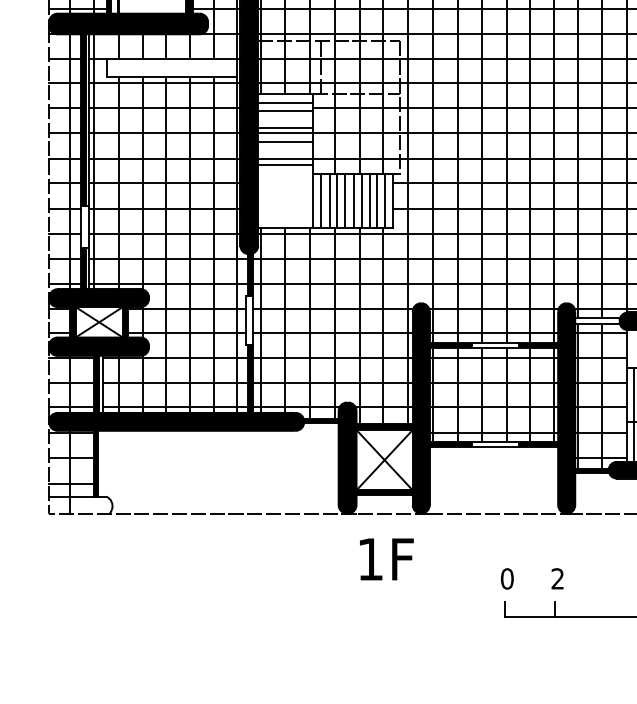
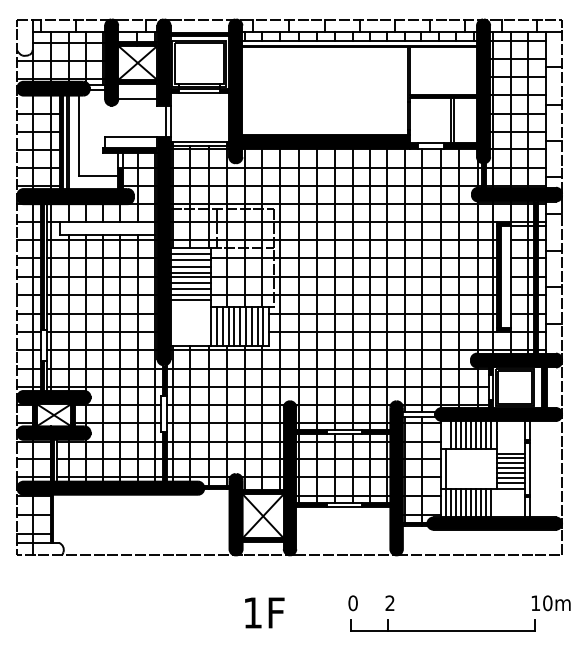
line: (285, 119) -> (190, 266), added
line: (285, 150) -> (190, 289), added
text: (386, 558) -> (264, 612), moved

